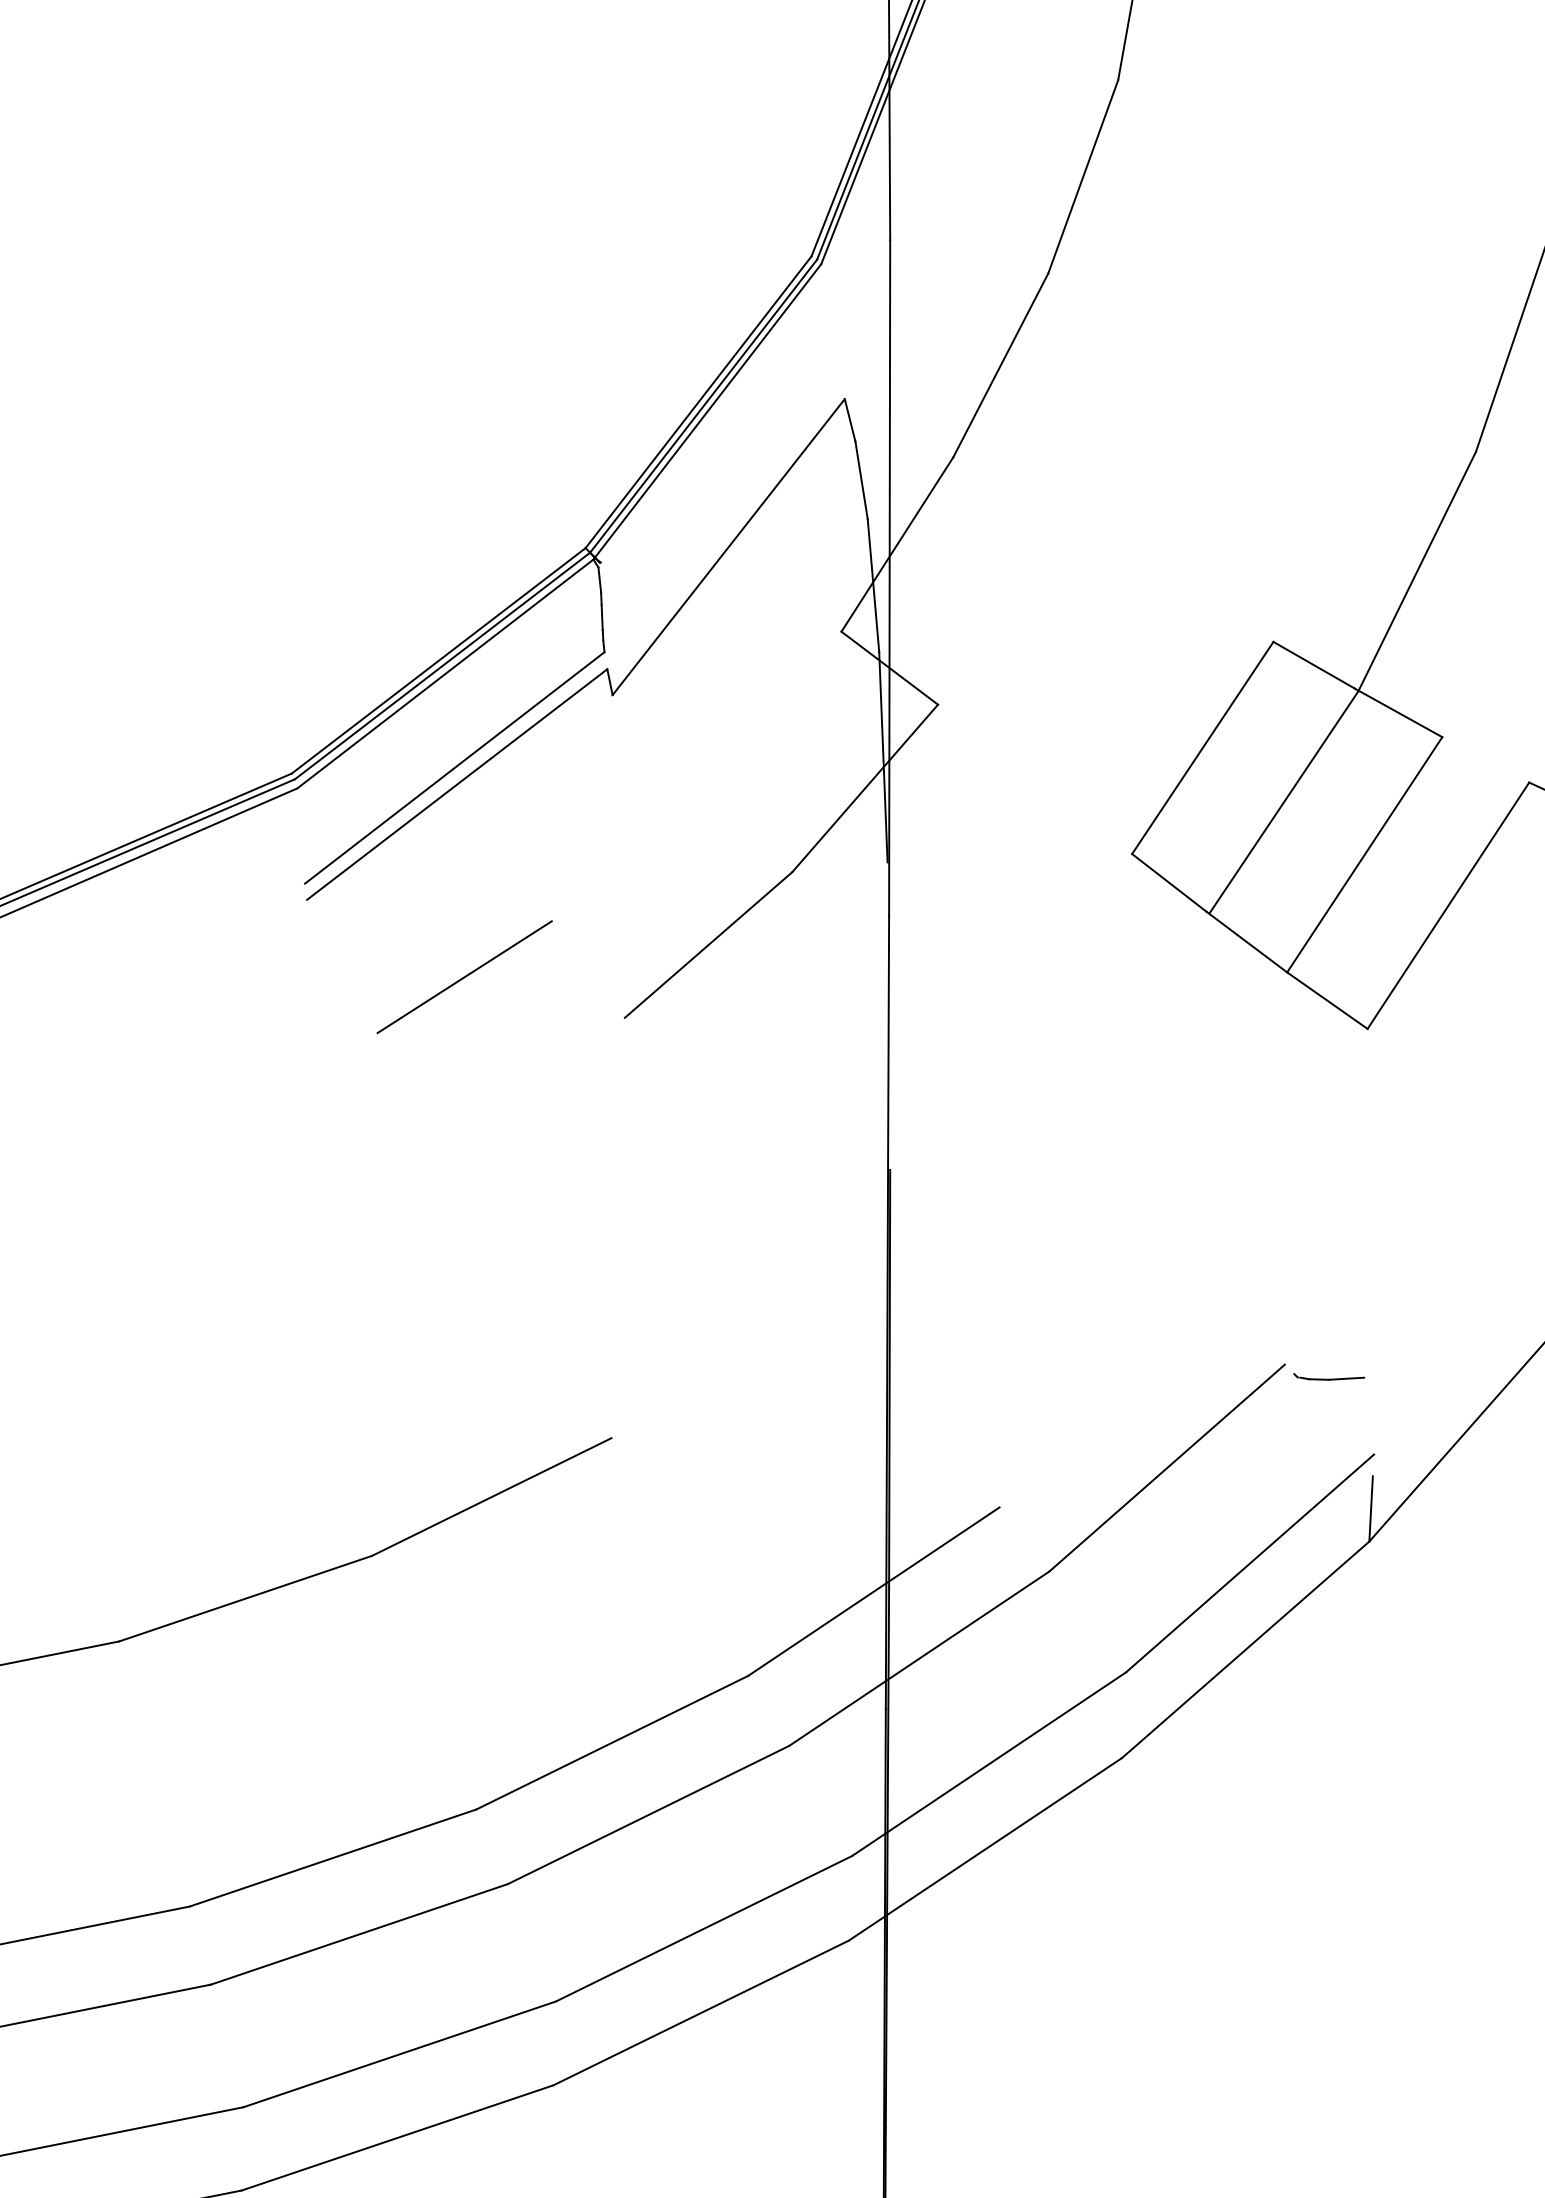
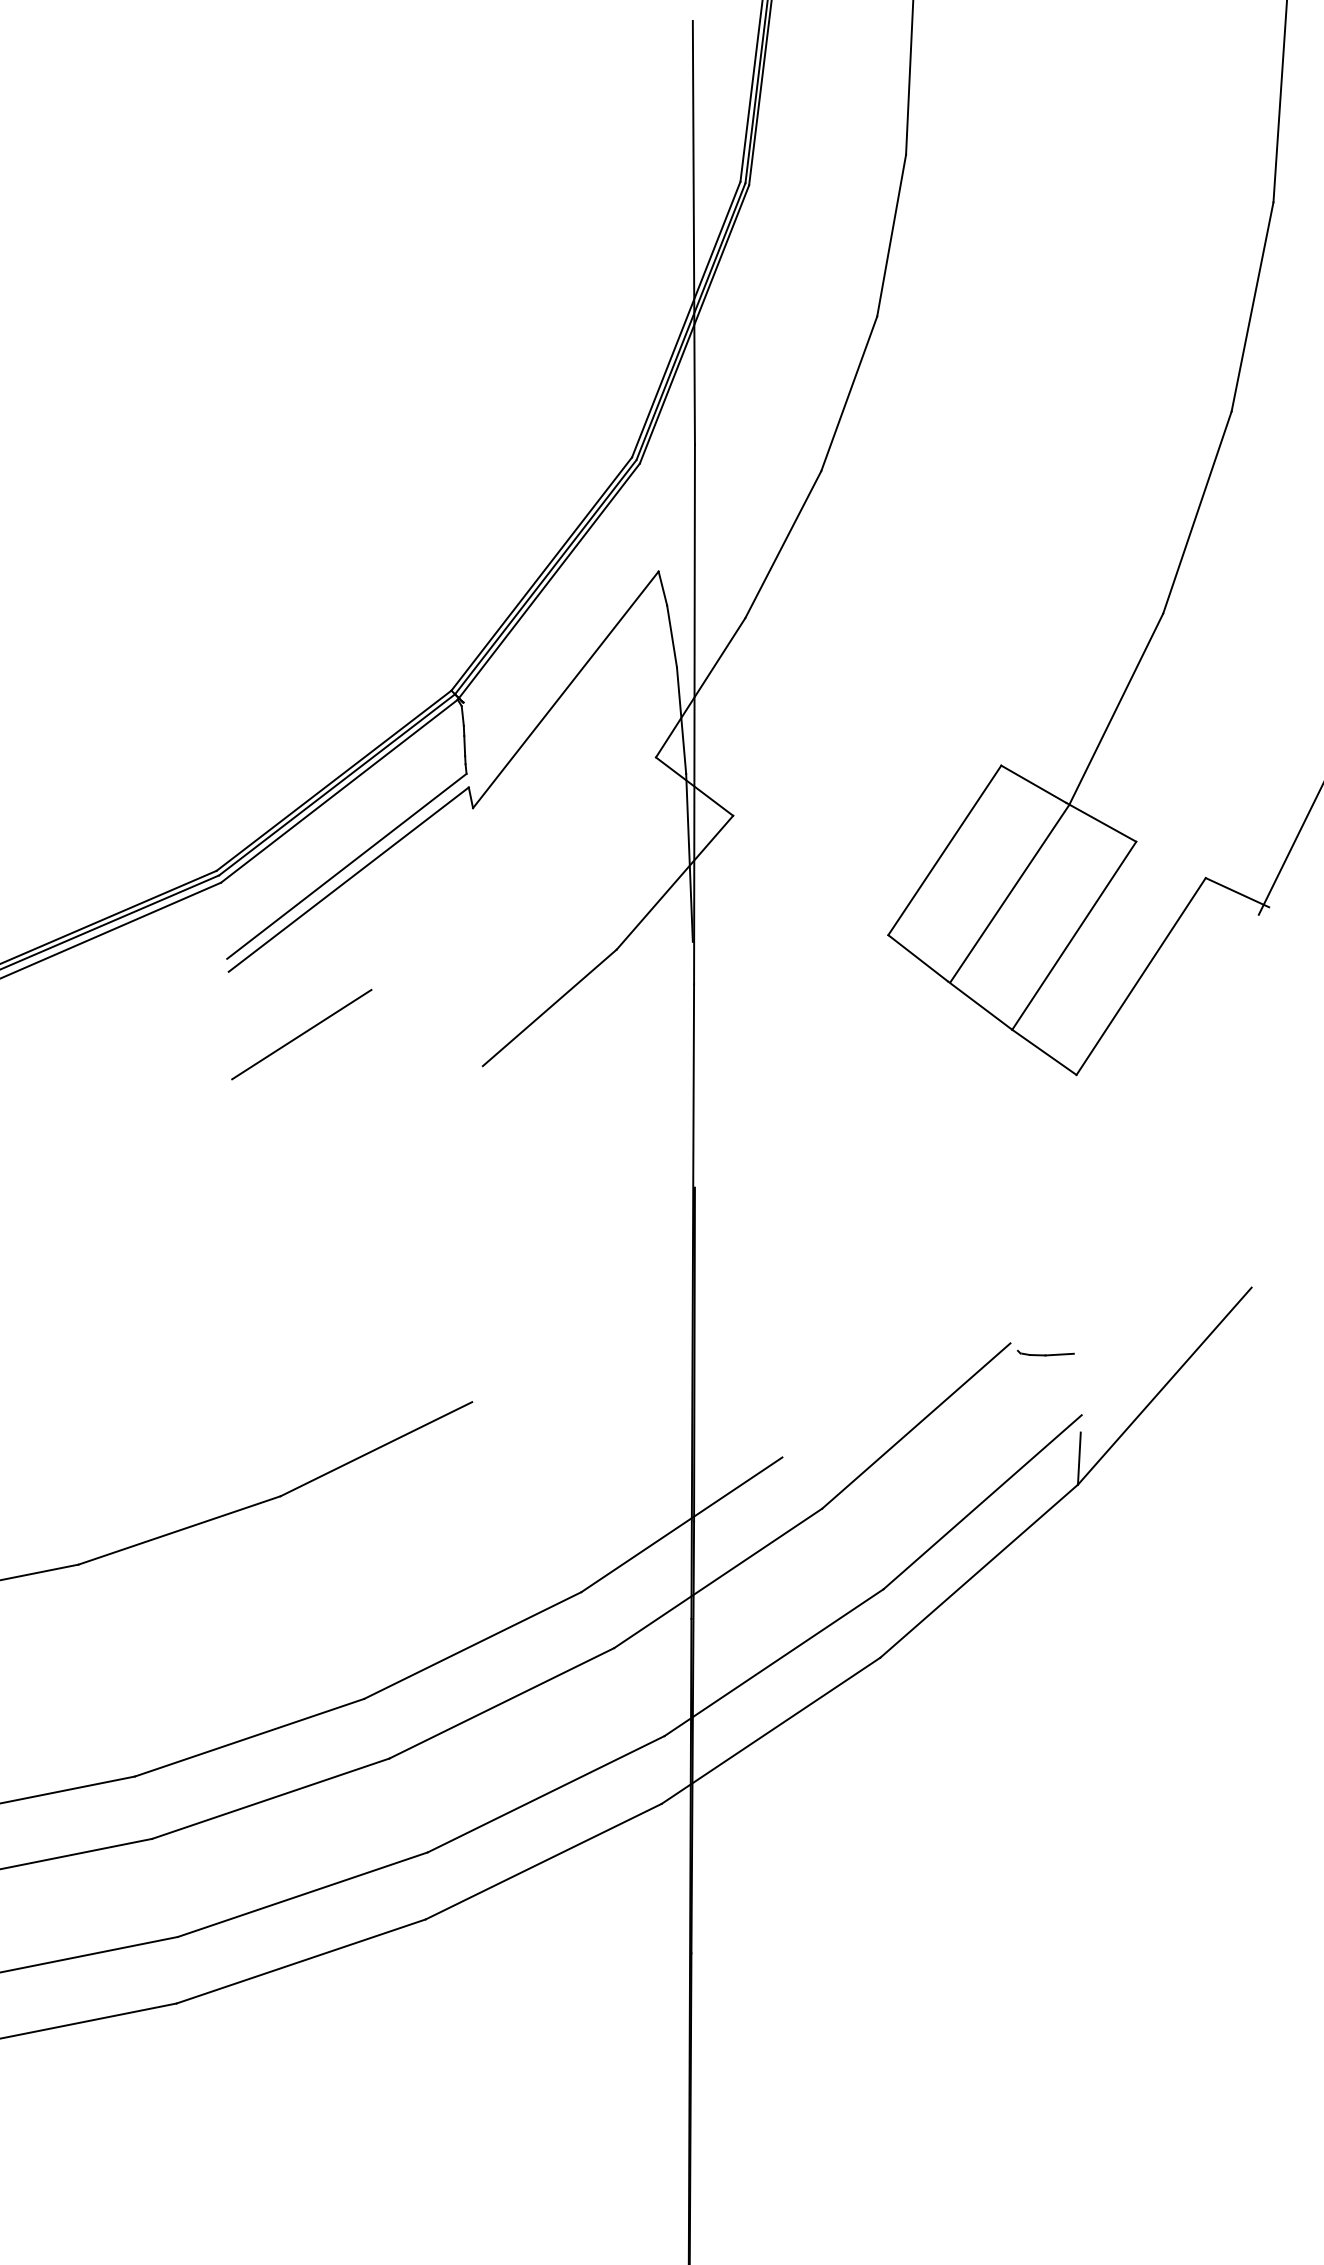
line: (464, 977) -> (301, 1034), moved

